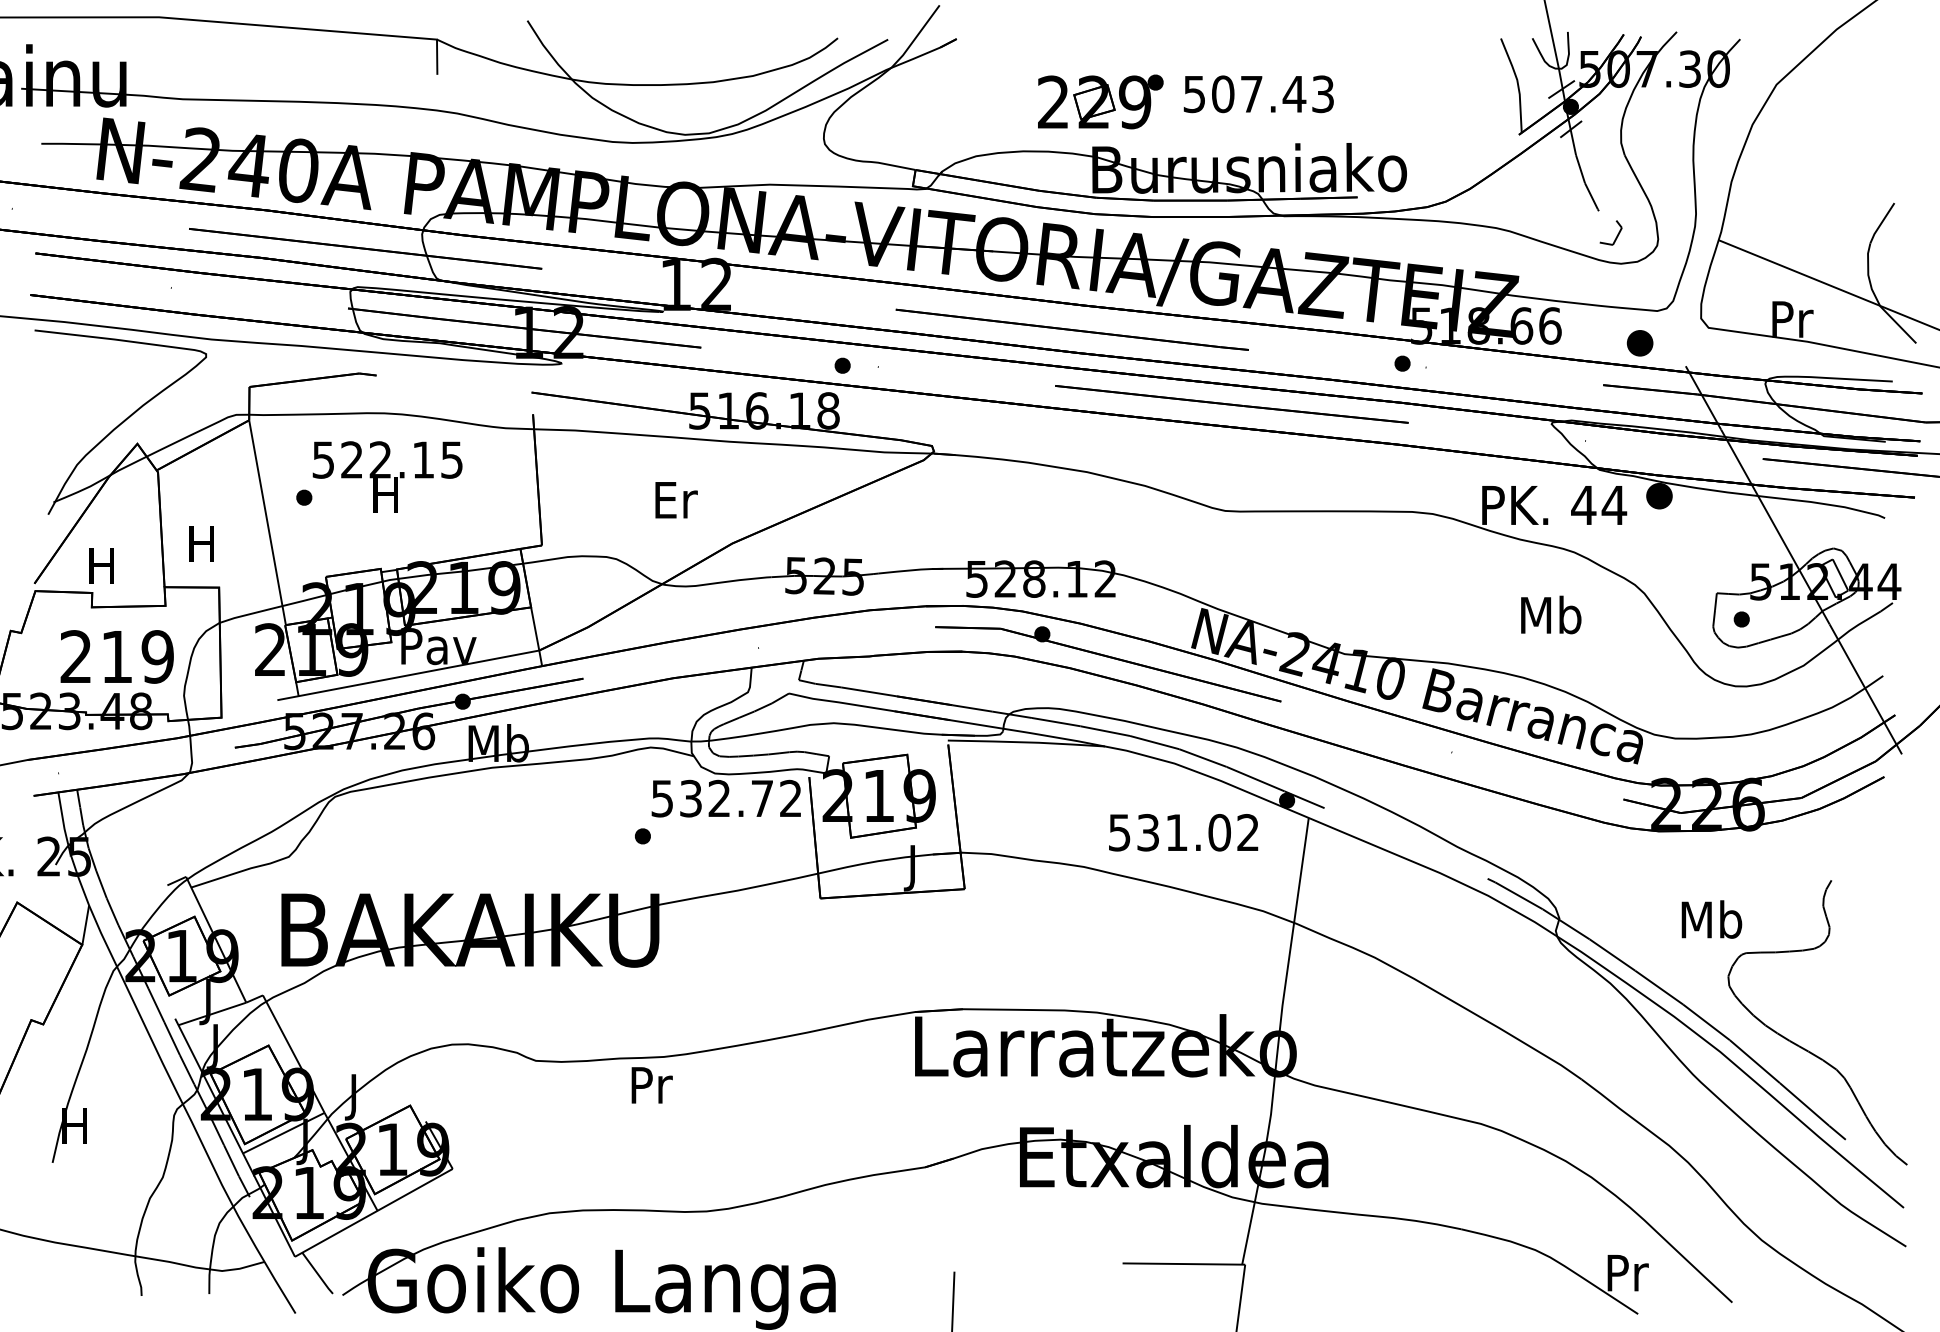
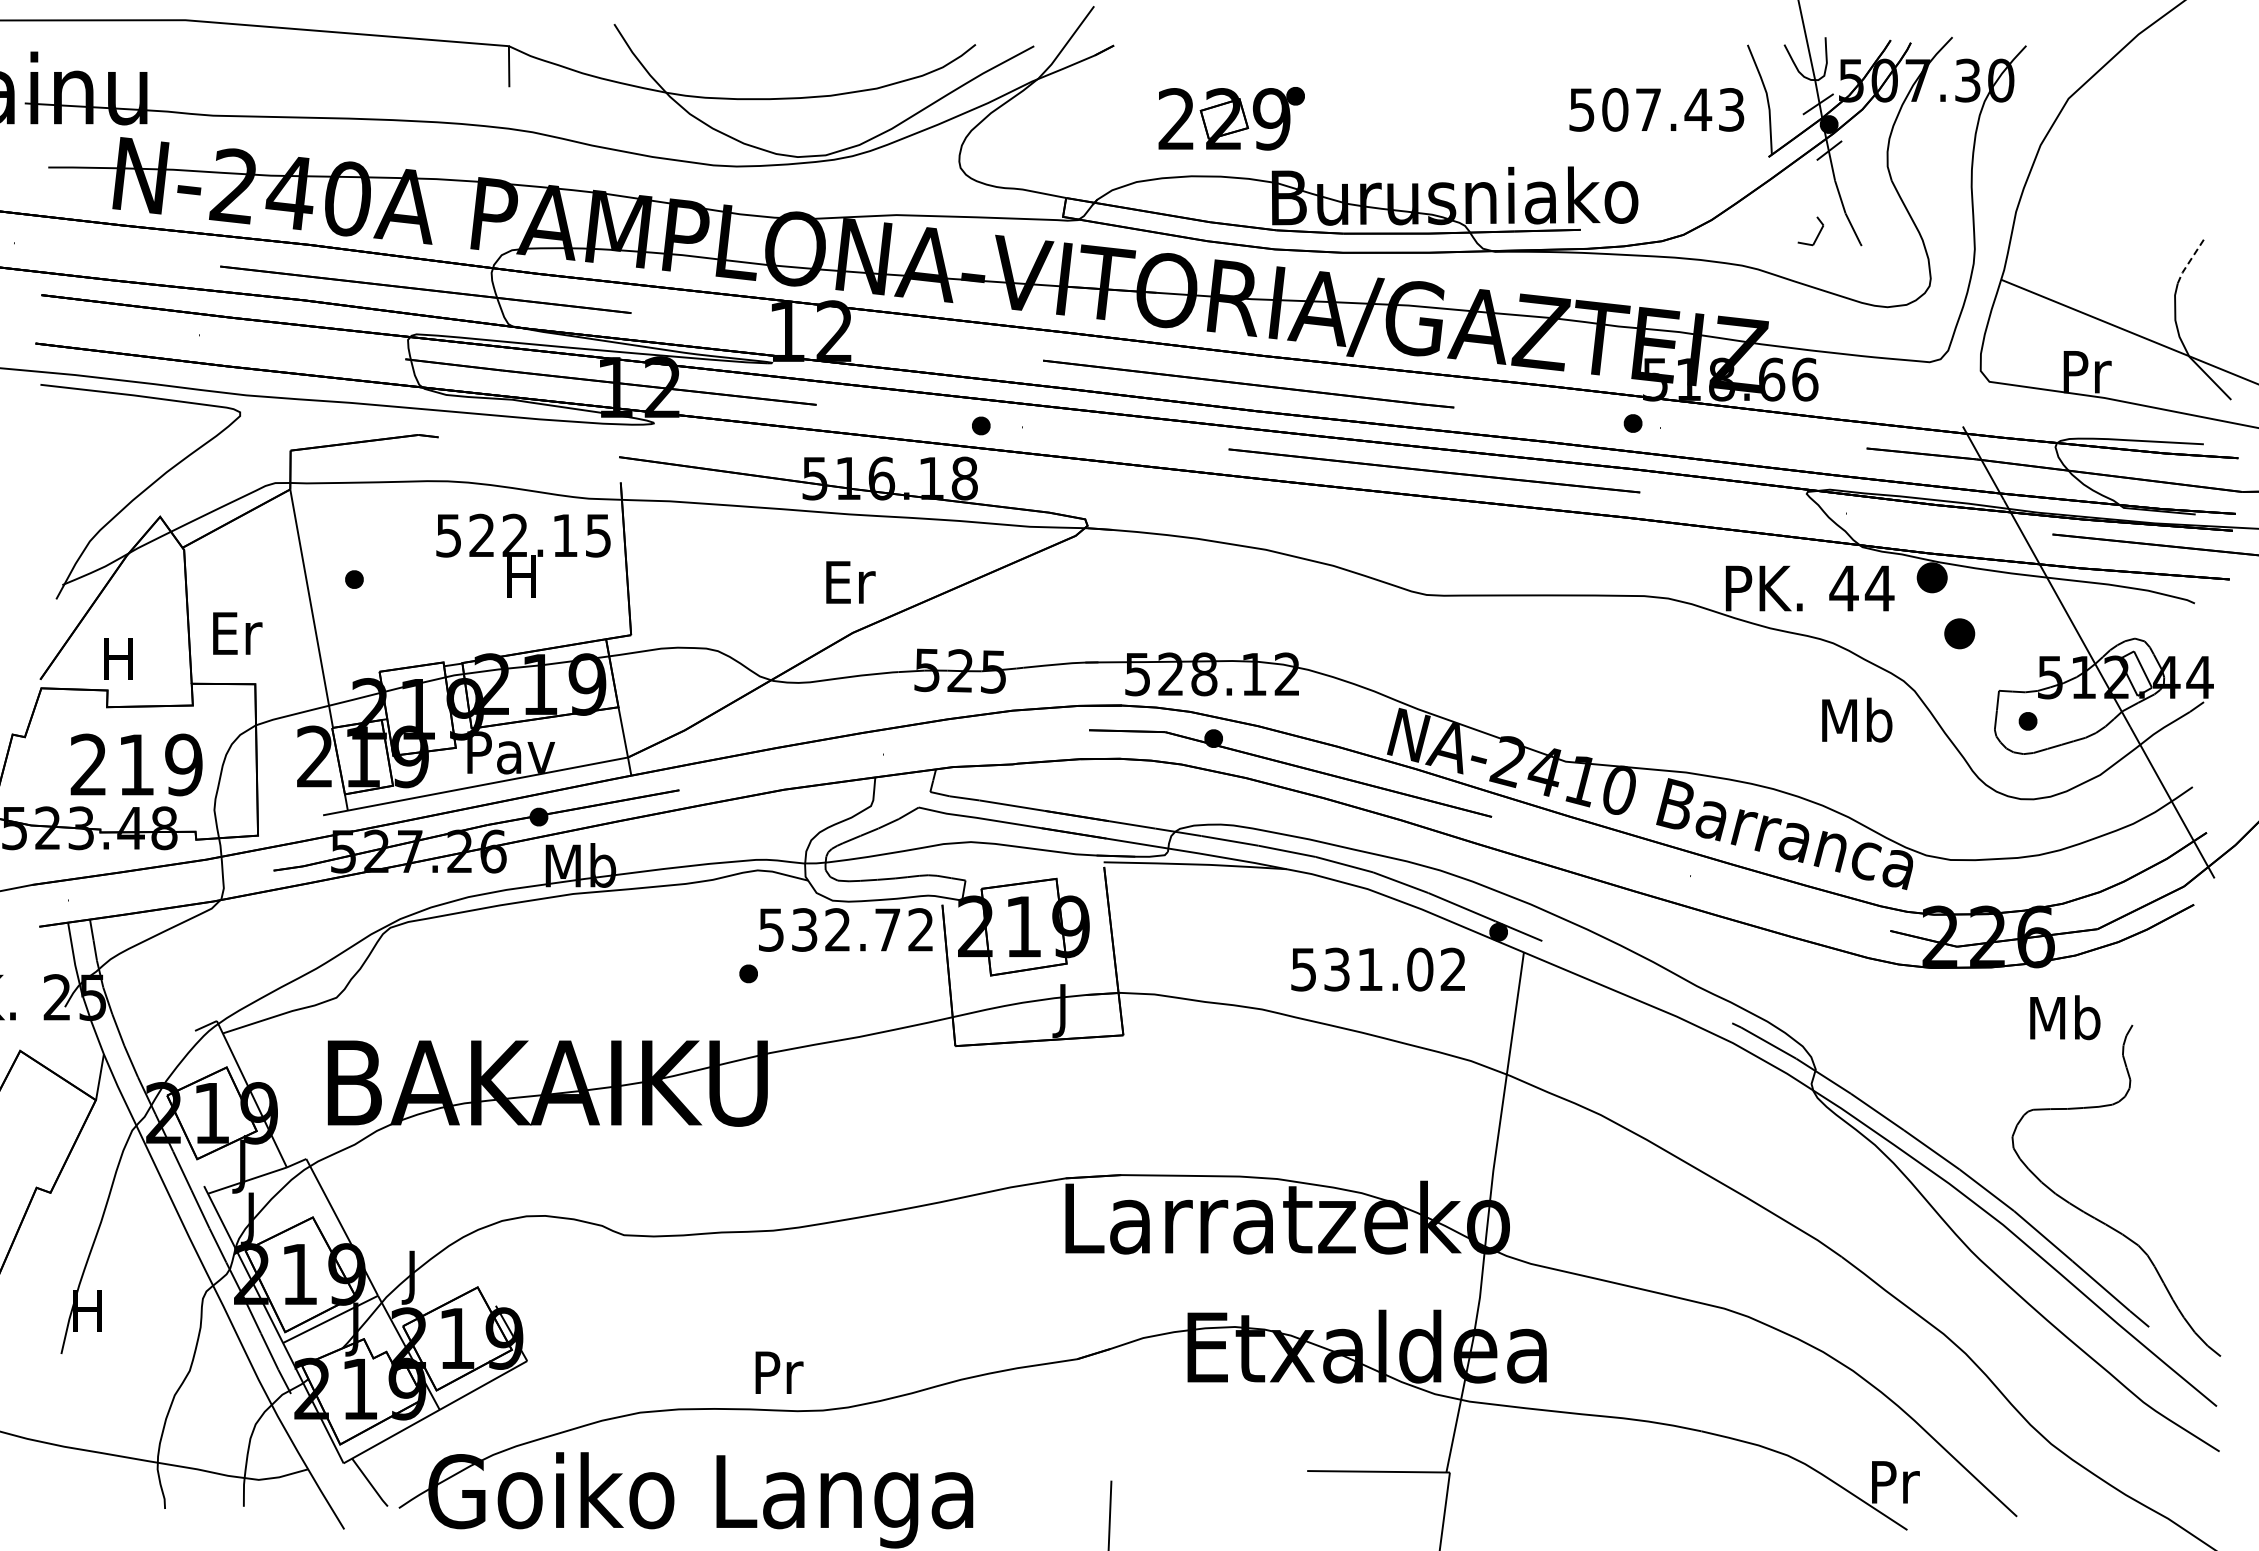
text: (1258, 93) -> (1656, 109), moved
part: (1100, 101) -> (1231, 118), moved
line: (1881, 223) -> (2190, 260), solid -> dashed
line: (1616, 235) -> (1817, 234), moved
part: (1639, 343) -> (1959, 633), moved
text: (387, 477) -> (523, 555), moved
text: (676, 500) -> (850, 582), moved
text: (203, 544) -> (237, 633), H -> Er
text: (1551, 614) -> (1857, 719), moved
text: (1712, 919) -> (2065, 1017), moved
text: (652, 1085) -> (779, 1372), moved

